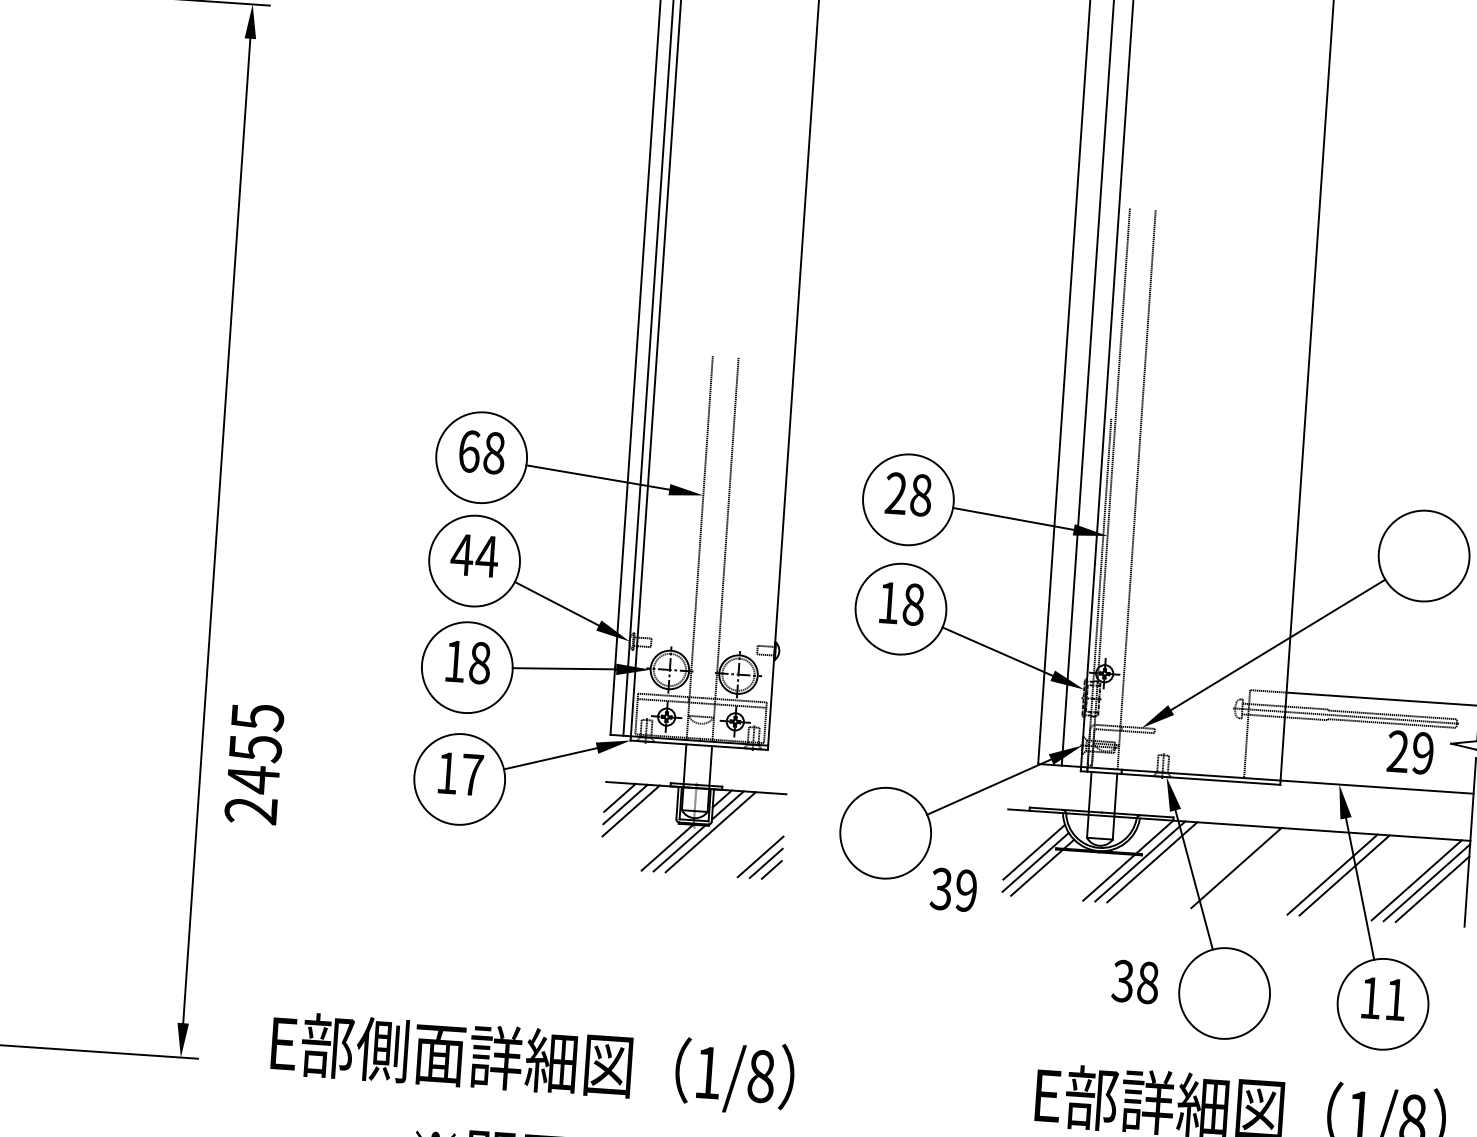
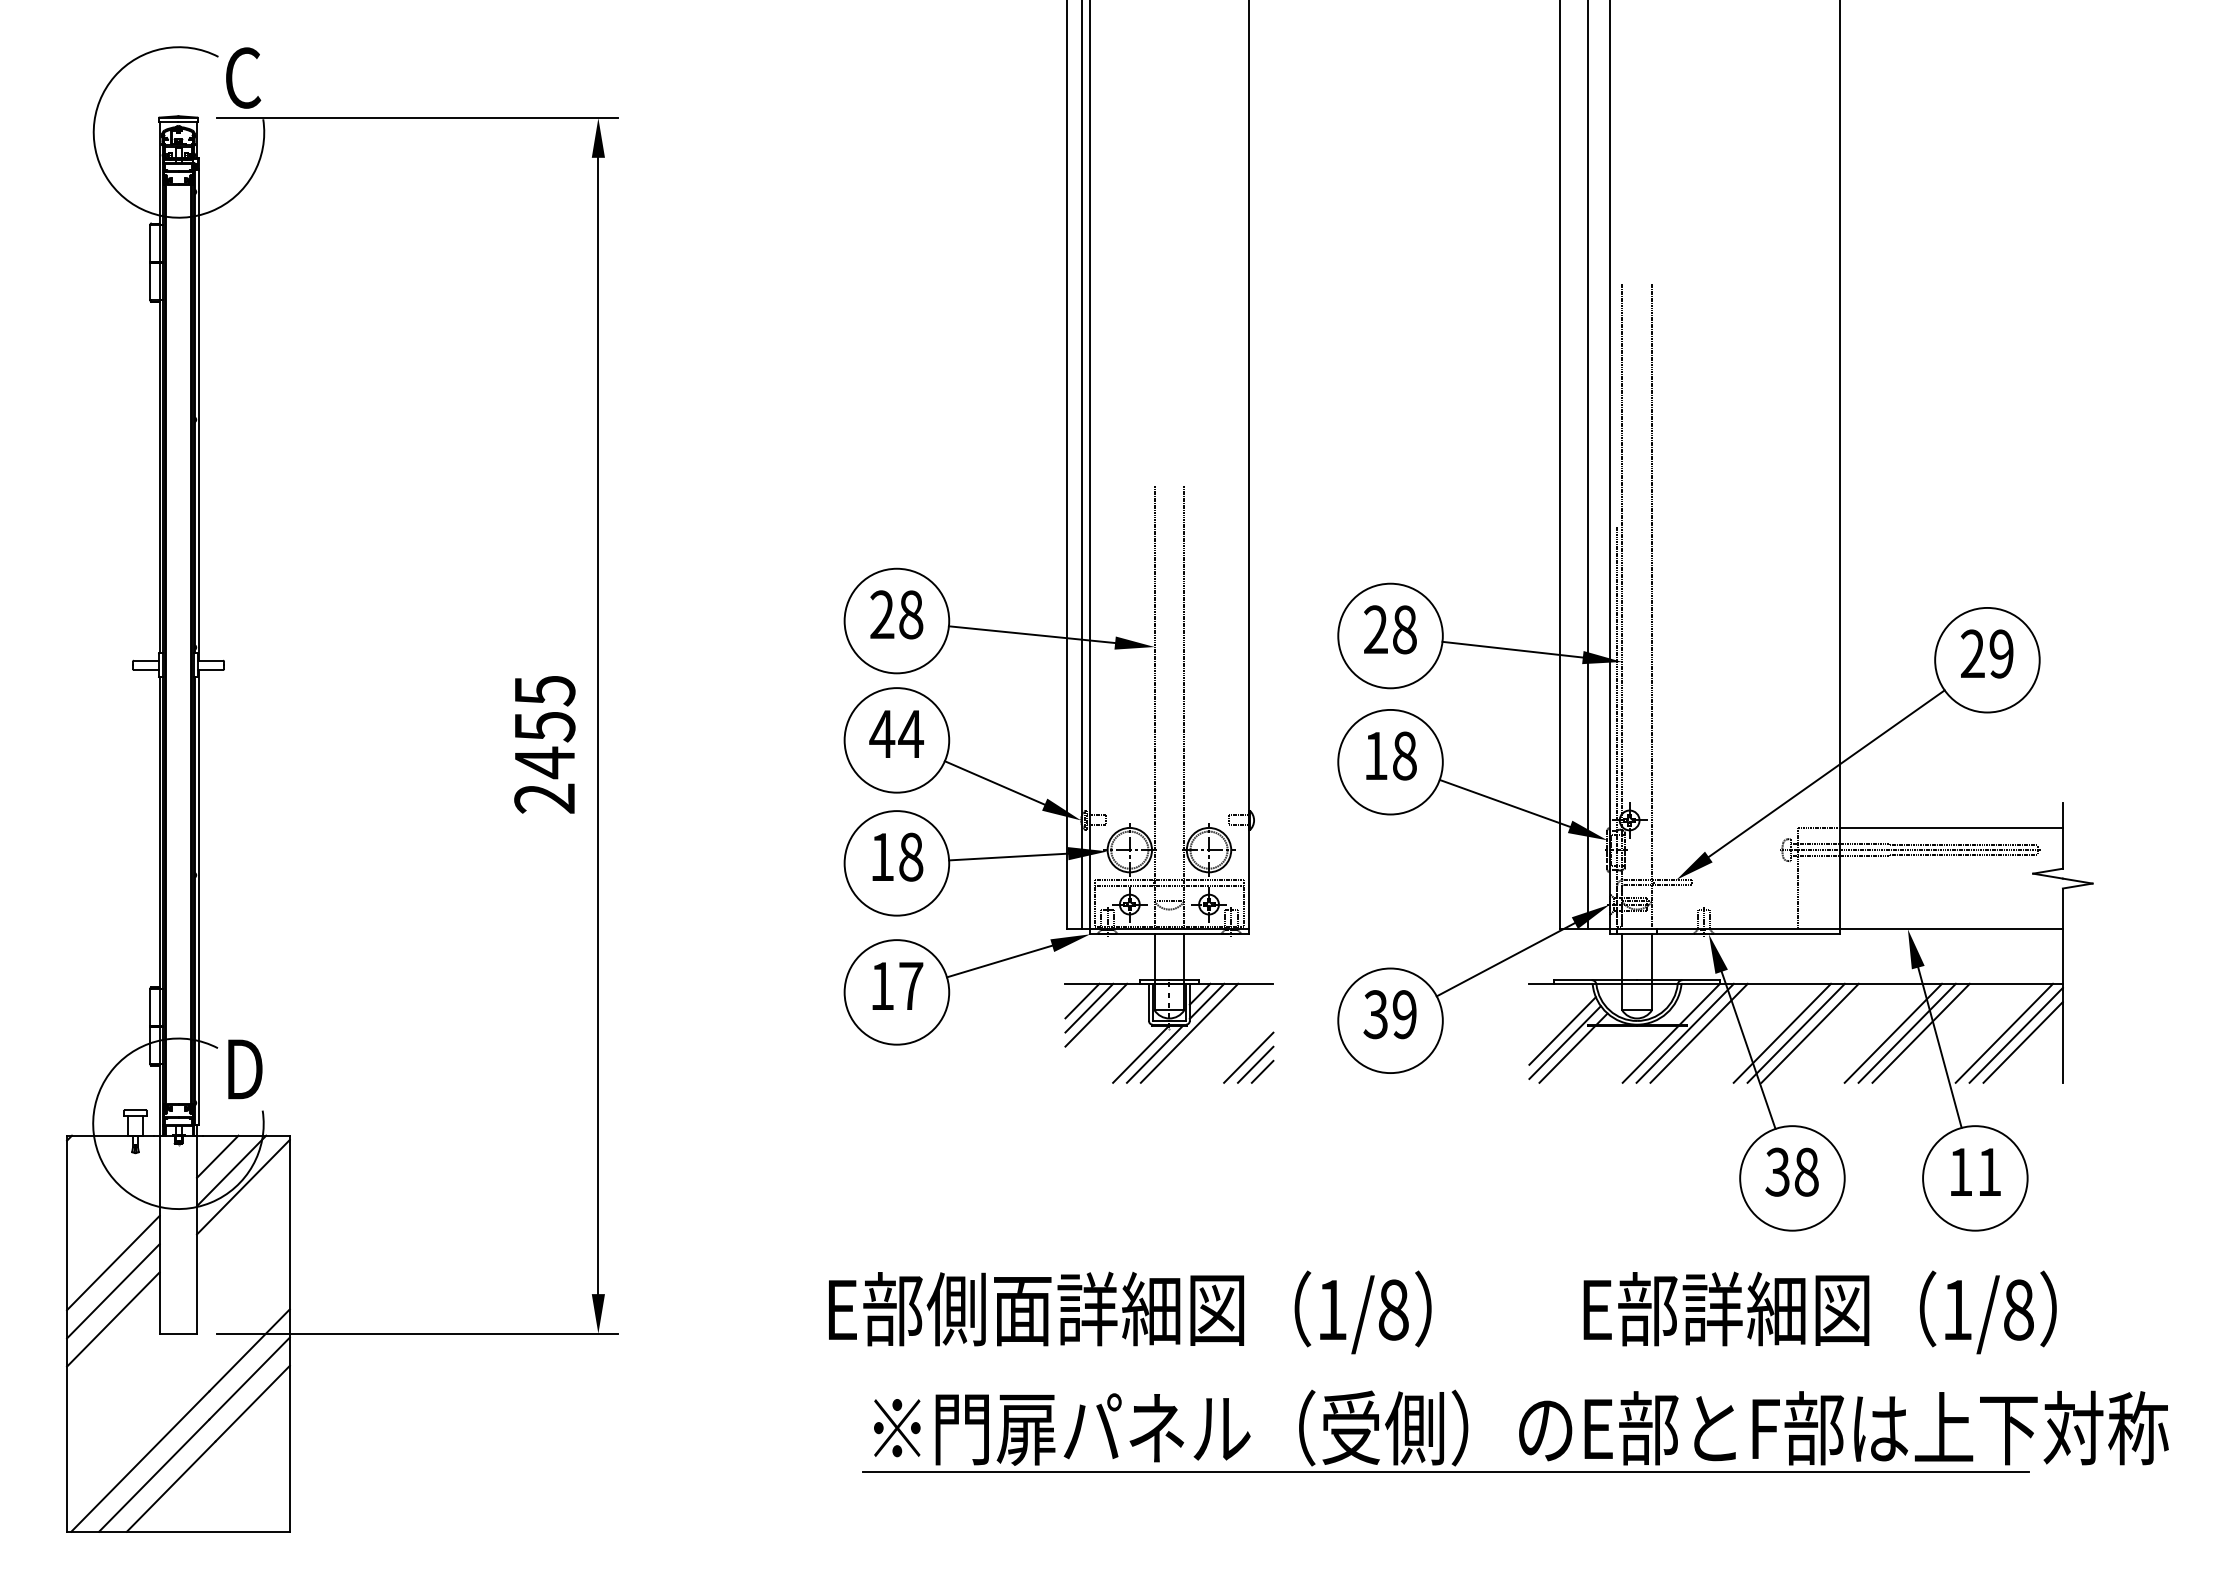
text: (469, 451) -> (882, 614), 68 -> 28
text: (1410, 752) -> (1987, 653), moved
text: (254, 763) -> (544, 744), moved
line: (1224, 866) -> (1782, 1032), added
line: (1247, 868) -> (1809, 1032), added
line: (1320, 873) -> (1893, 1032), added
text: (953, 889) -> (1389, 1014), moved
text: (1134, 981) -> (1791, 1171), moved
text: (533, 1063) -> (1130, 1312), moved

